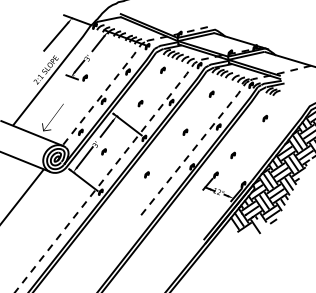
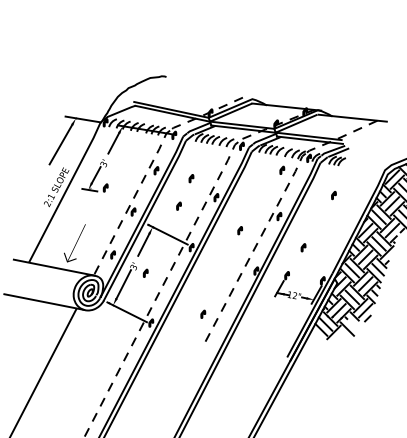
curve: (163, 70) -> (191, 178), moved
curve: (212, 93) -> (282, 169), moved
curve: (147, 174) -> (203, 313), moved

